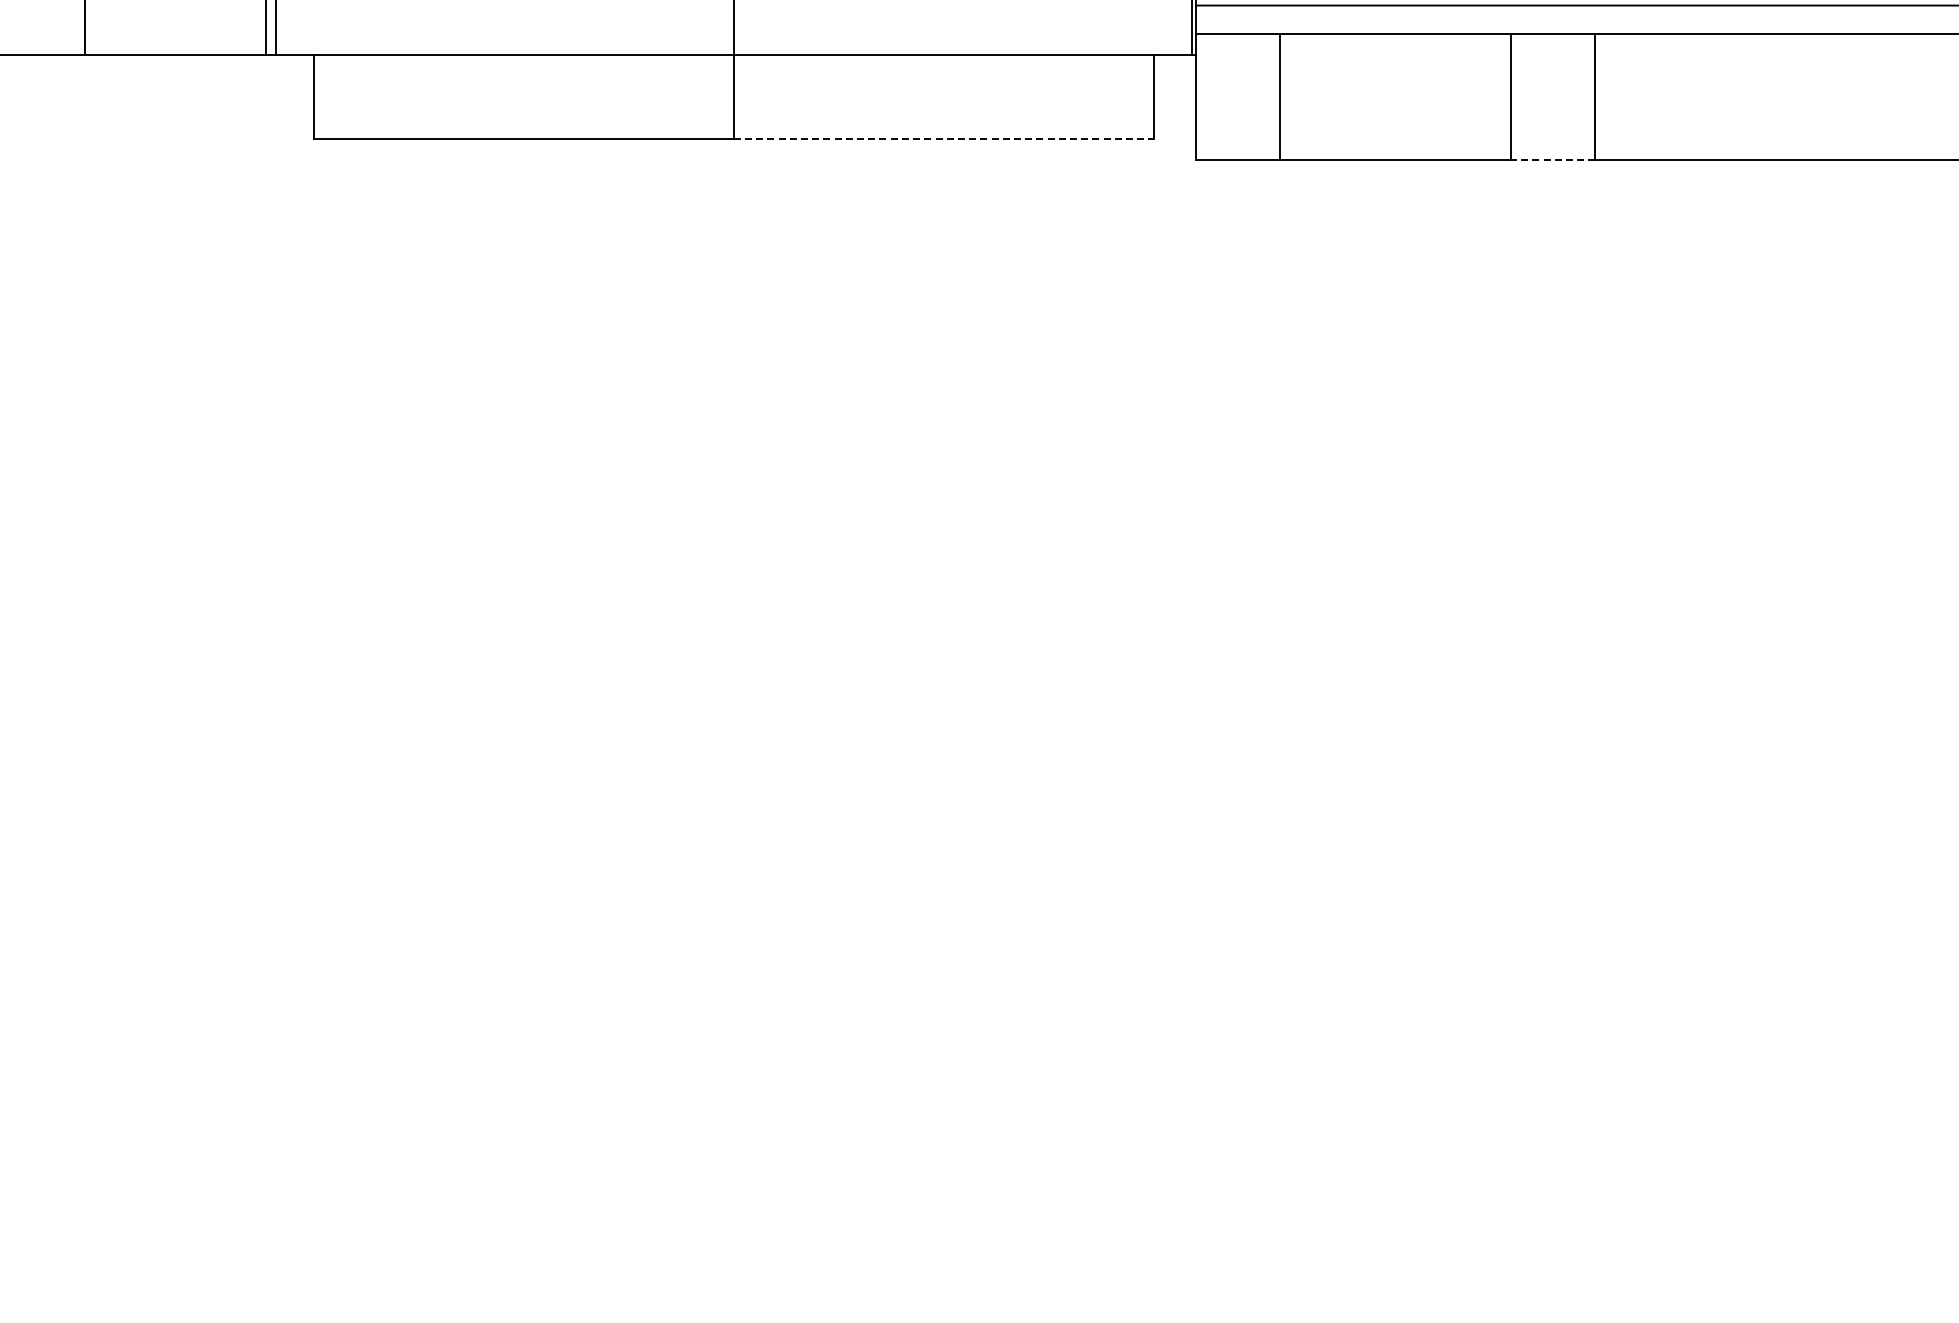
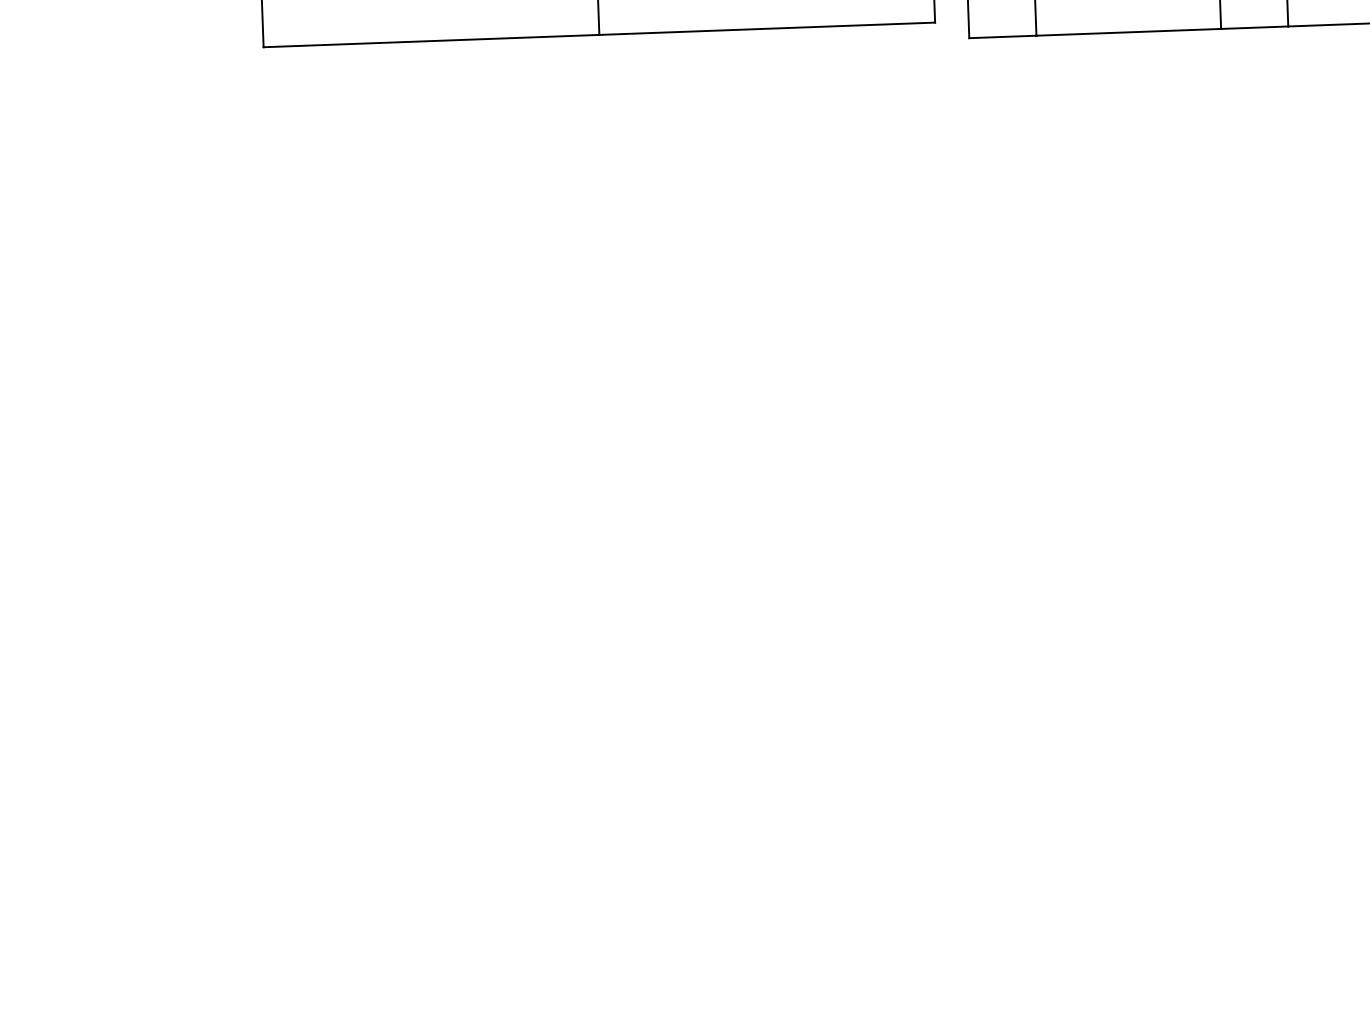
line: (944, 138) -> (767, 28), dashed -> solid
line: (1552, 159) -> (1254, 27), dashed -> solid

